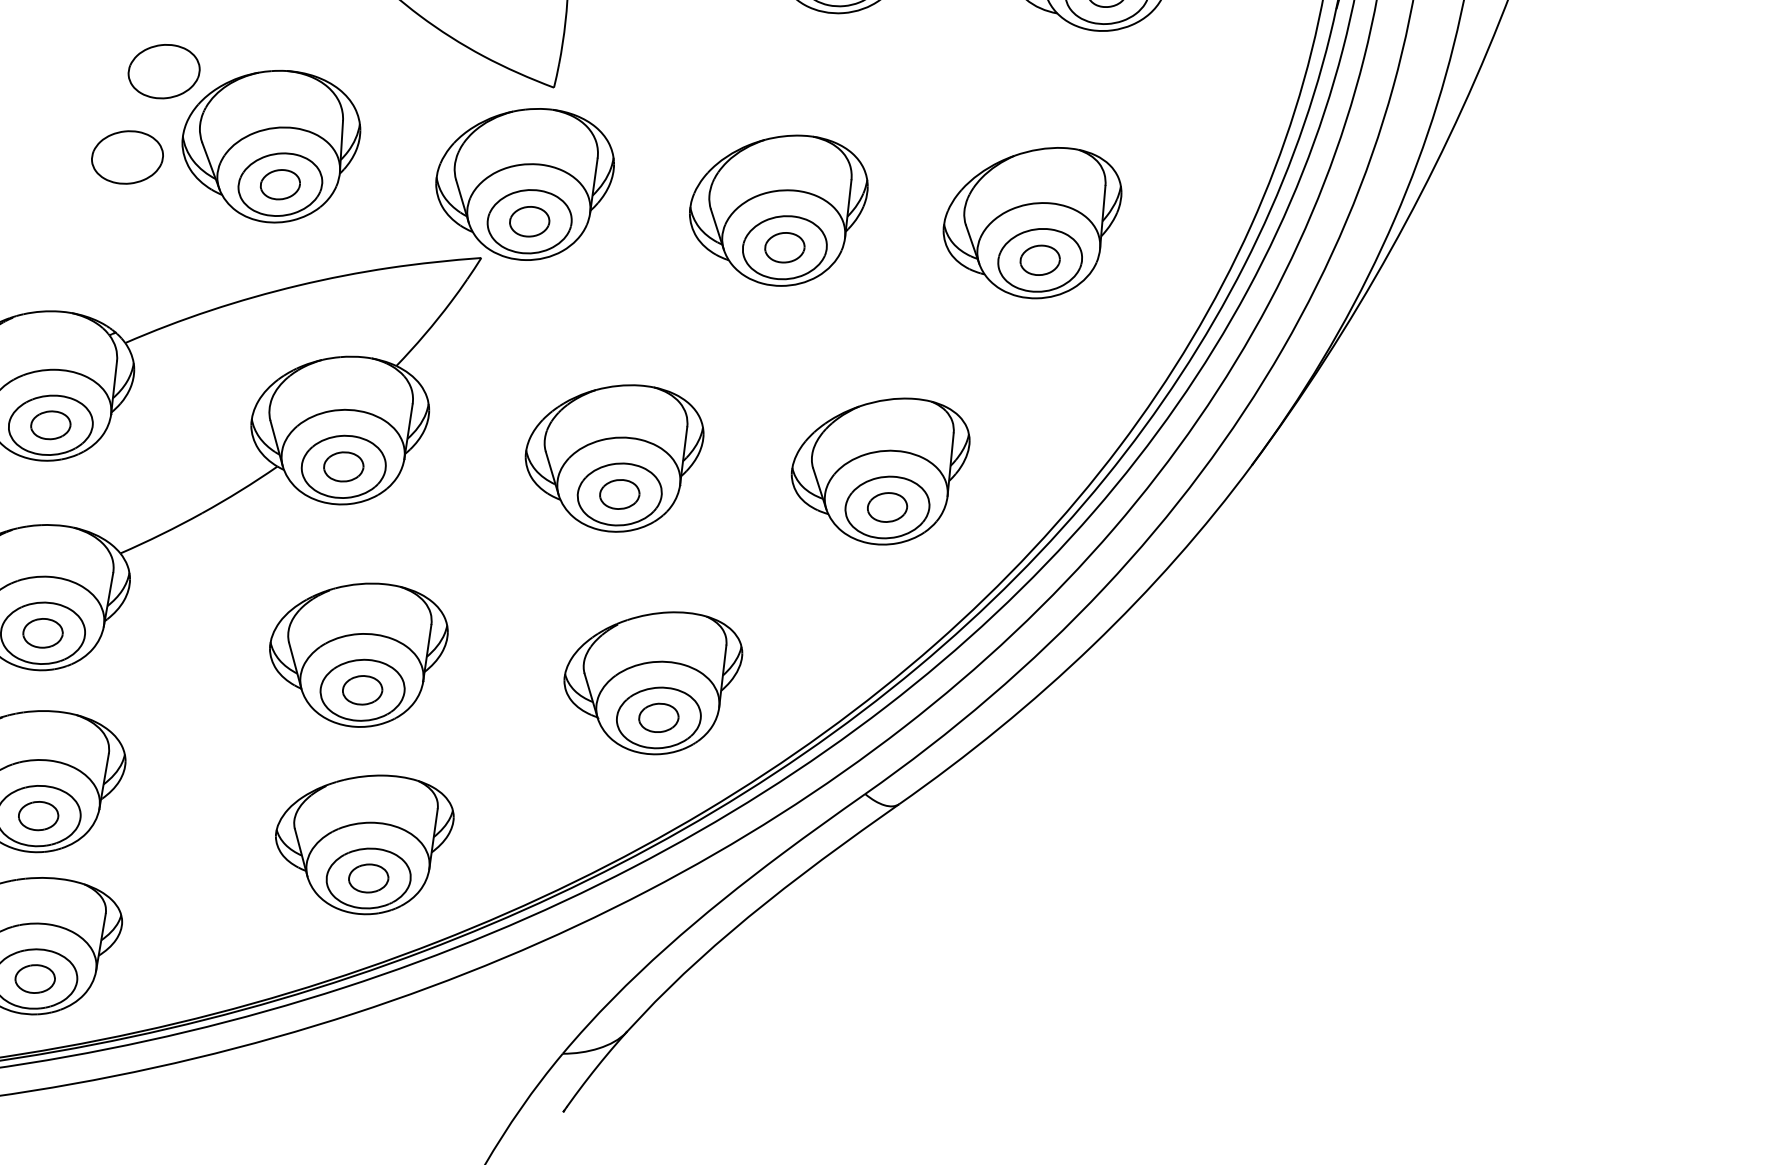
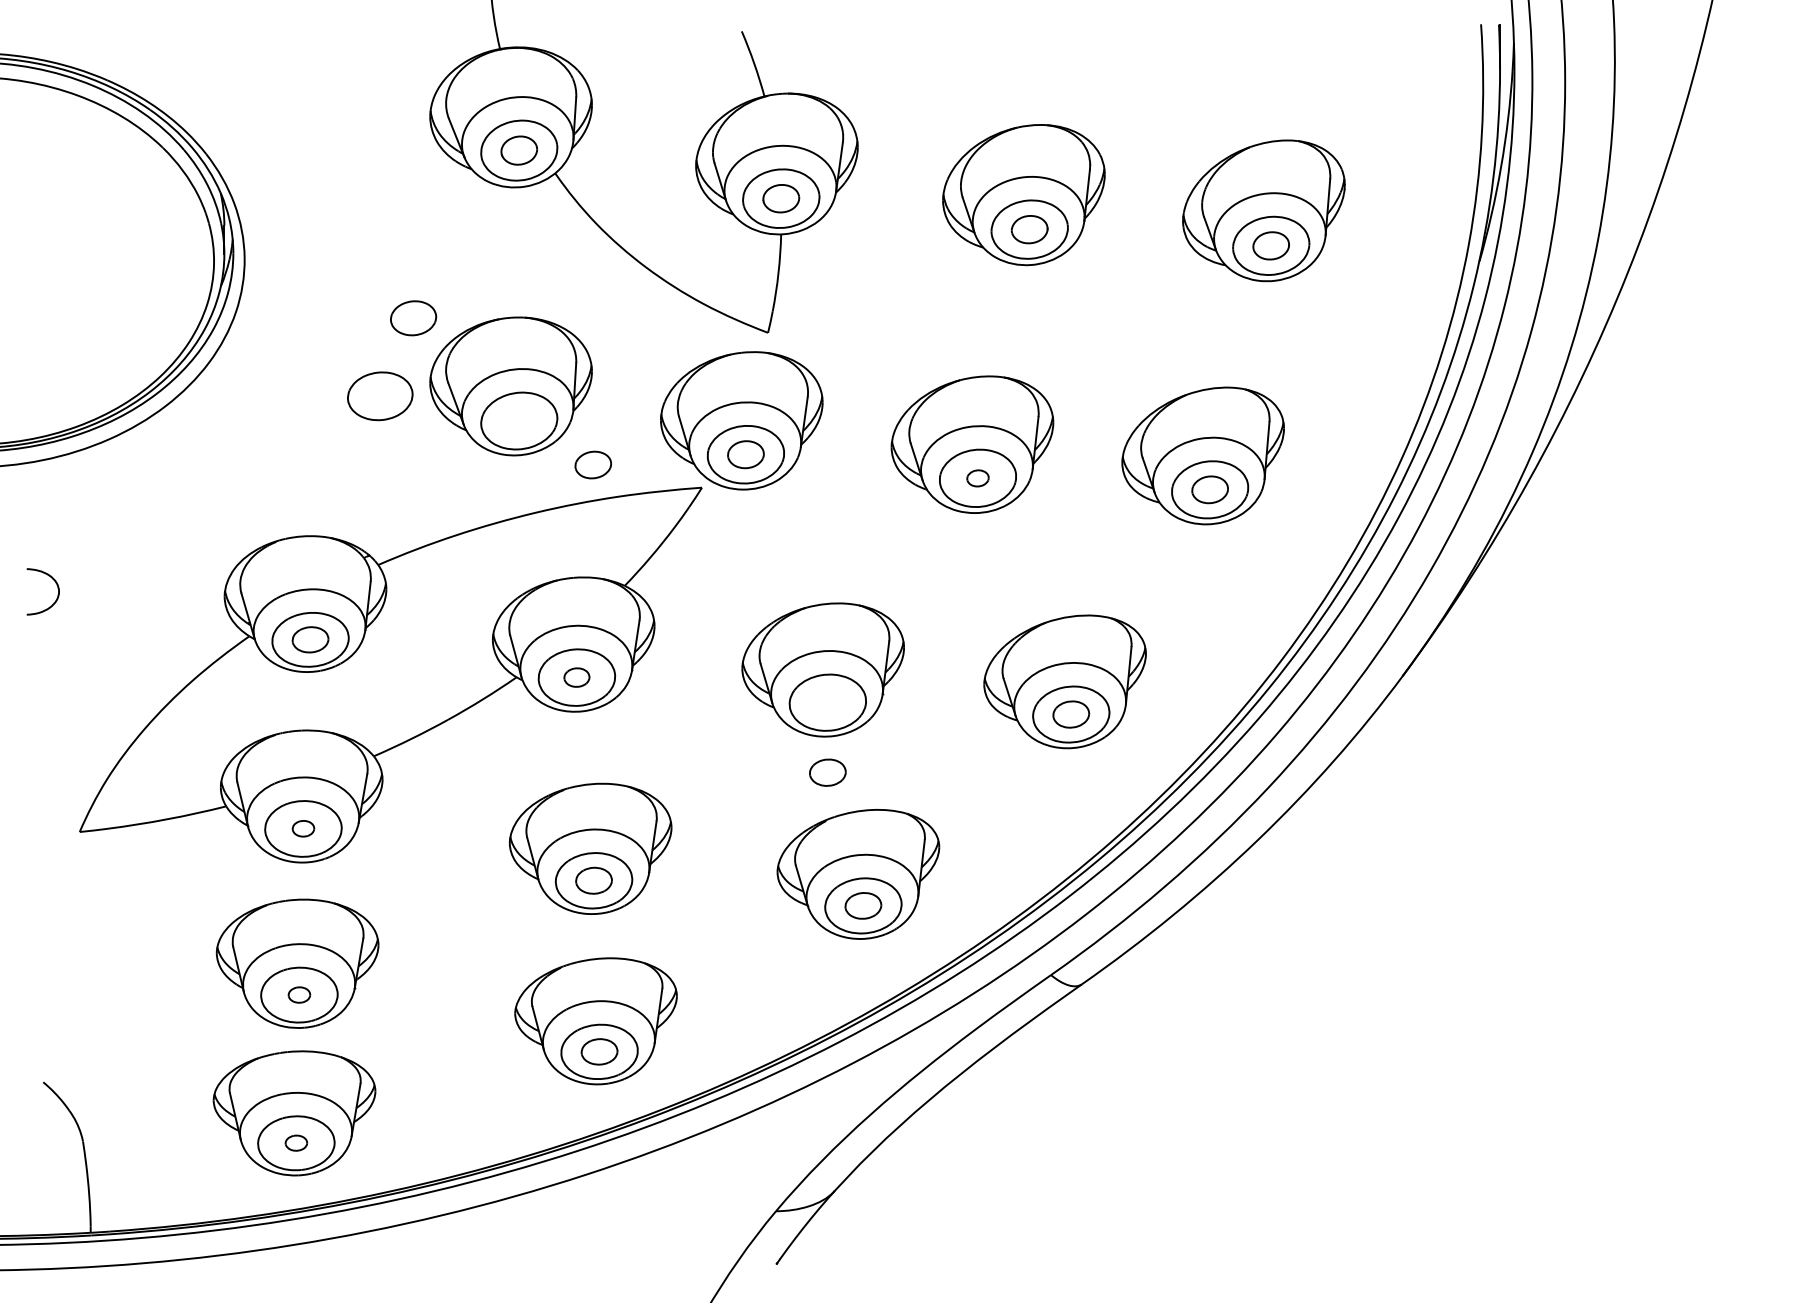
part: (164, 71) -> (413, 318), size x0.7
part: (279, 184) -> (592, 464), moved
part: (784, 247) -> (977, 478), size x0.6
part: (343, 466) -> (576, 677), size x0.7
part: (619, 494) -> (827, 772), moved
part: (43, 632) -> (303, 828), size x0.6
part: (38, 815) -> (299, 994), size x0.6
part: (35, 978) -> (296, 1142), size x0.6

